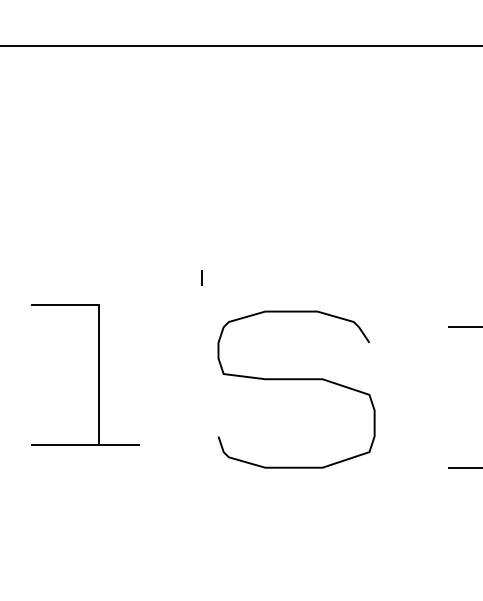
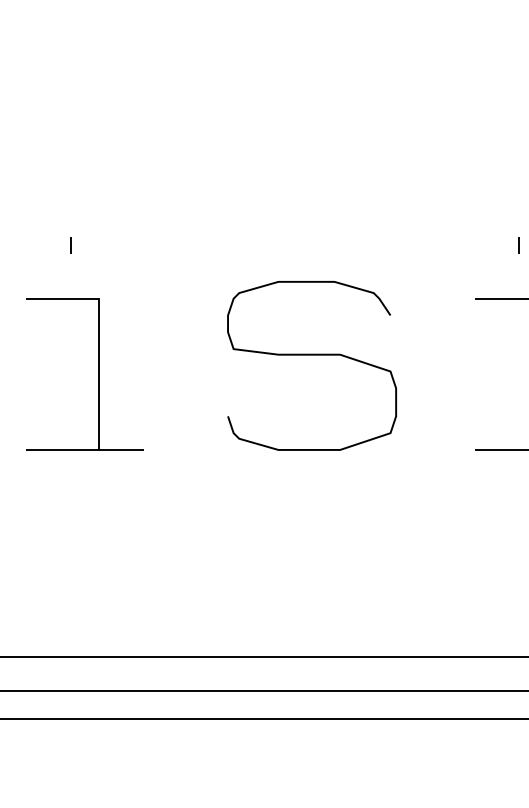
line: (201, 277) -> (70, 245), moved
part: (98, 375) -> (98, 374), moved

